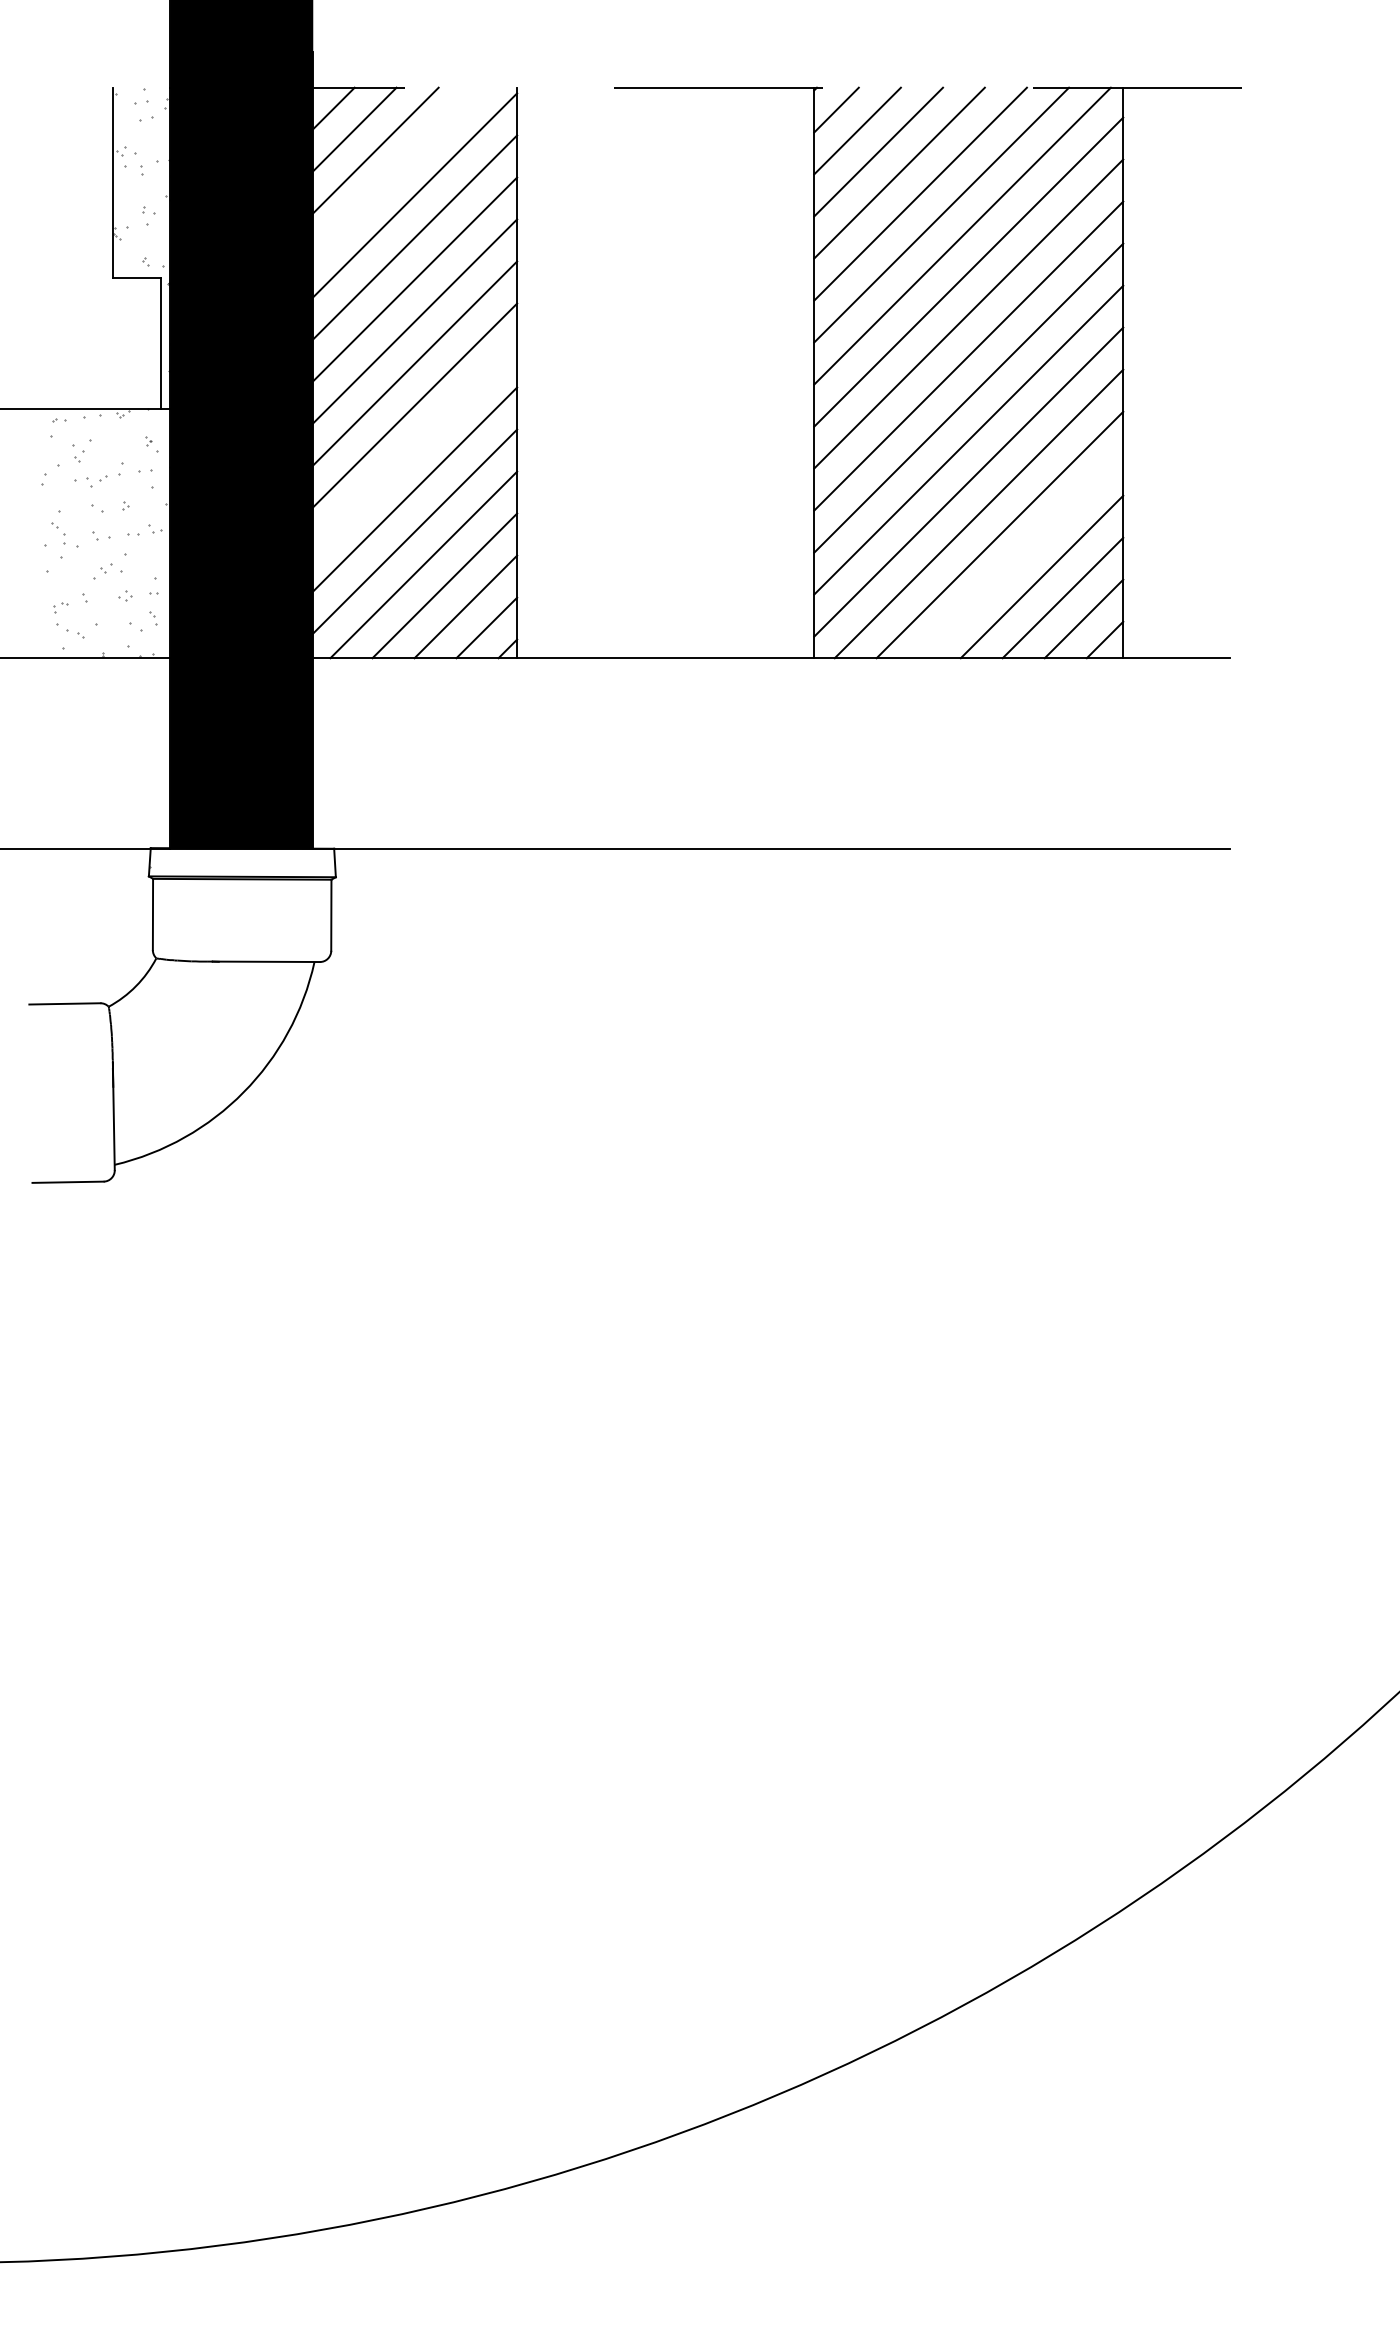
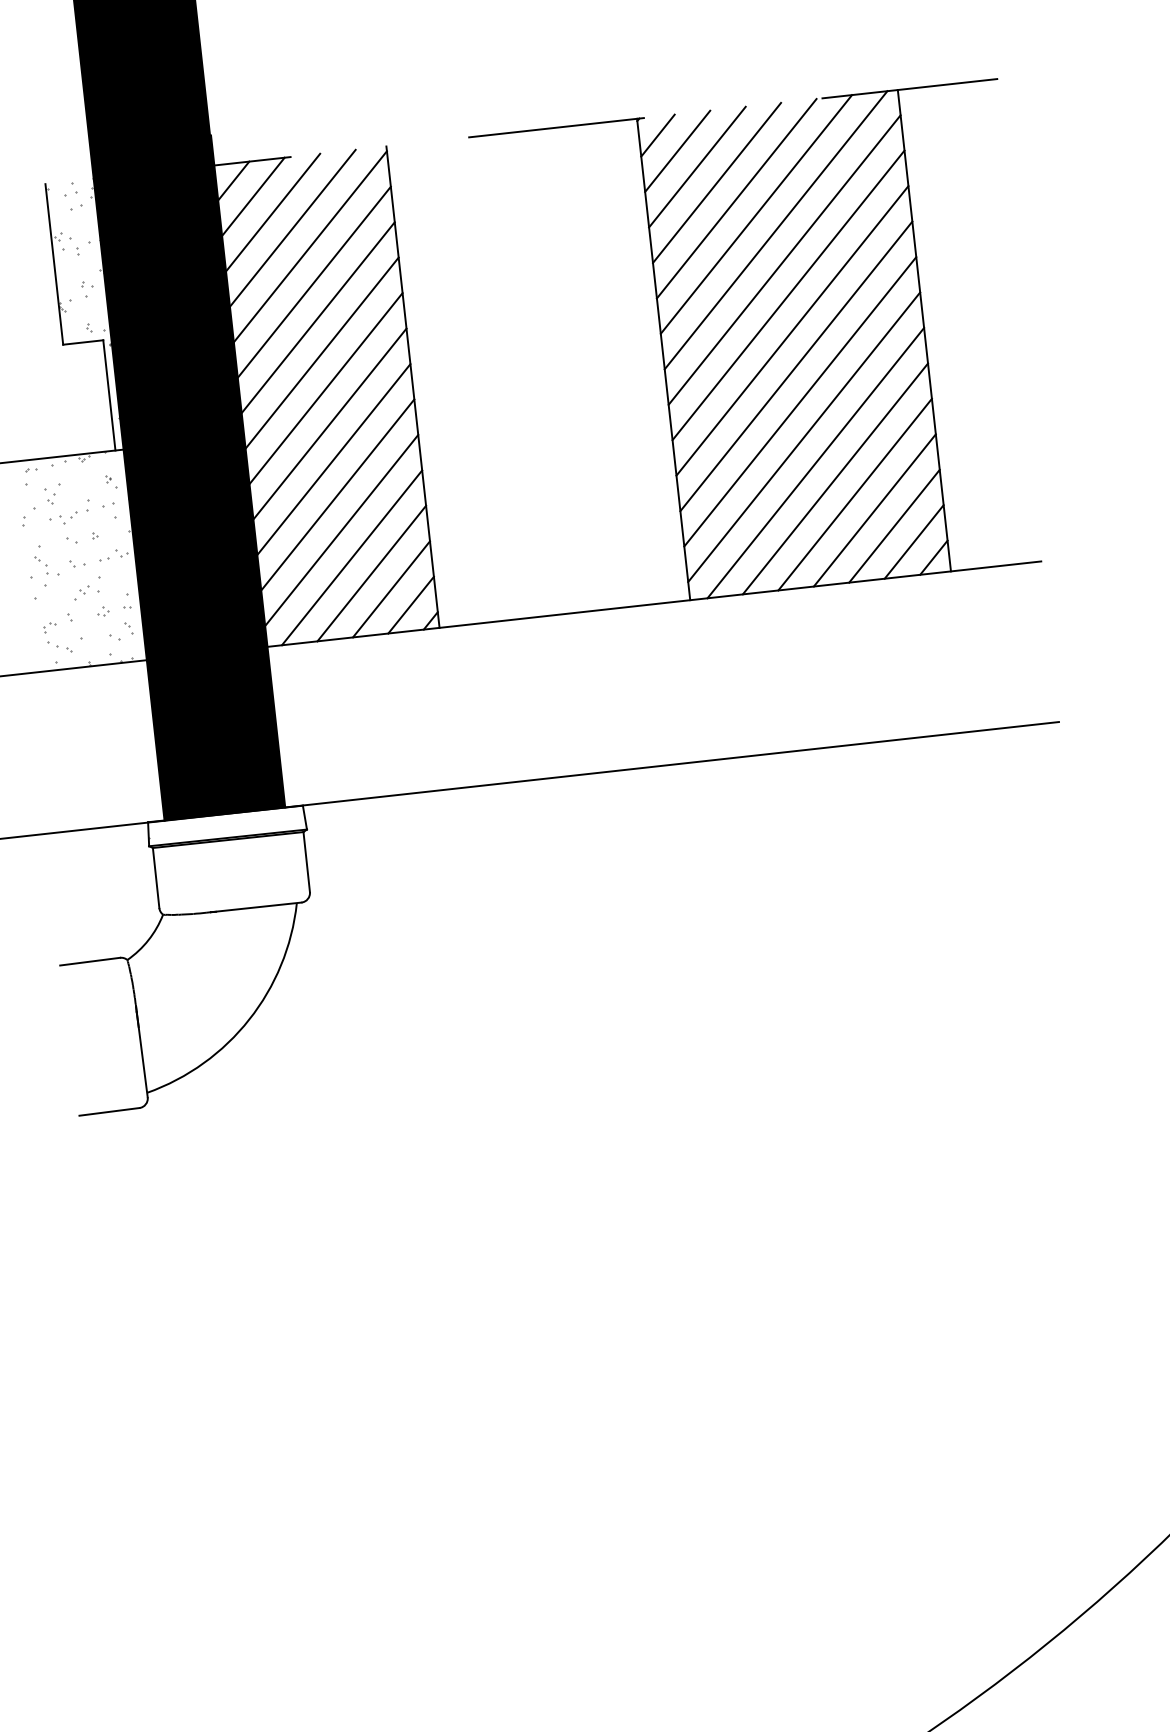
line: (396, 171) -> (292, 228), added
line: (415, 447) -> (334, 459), added
line: (1020, 555) -> (854, 494), added

